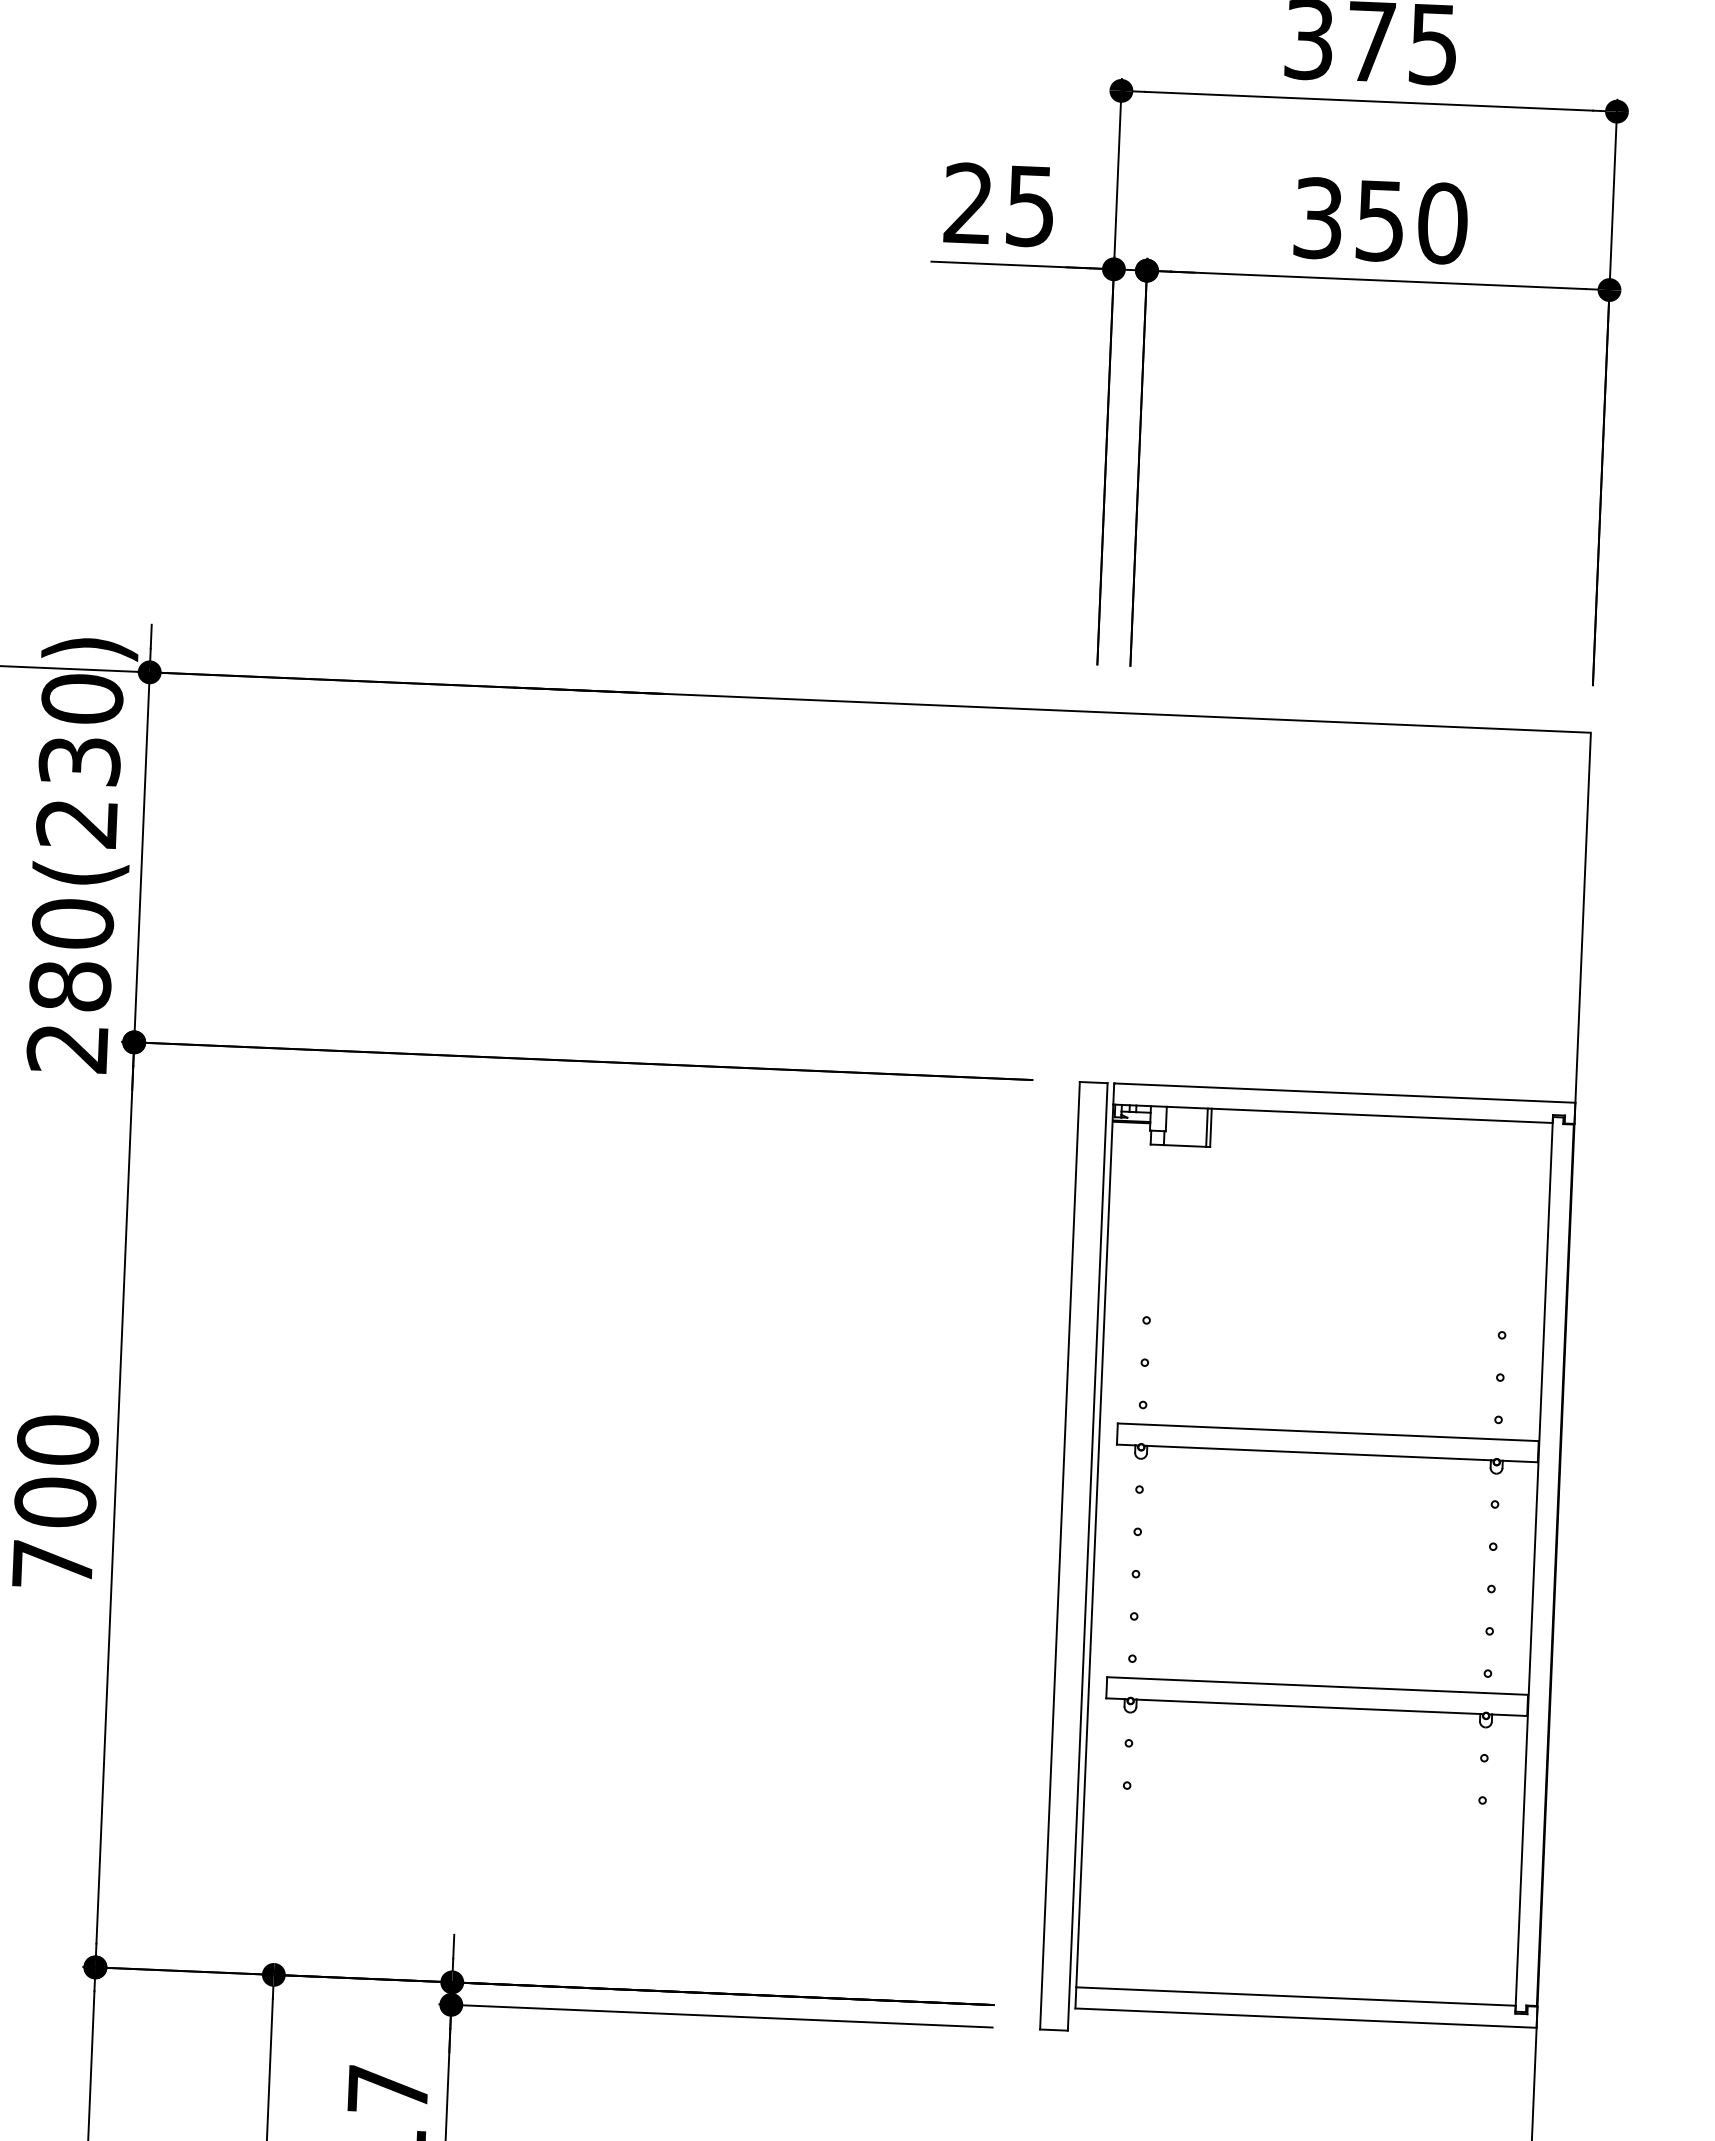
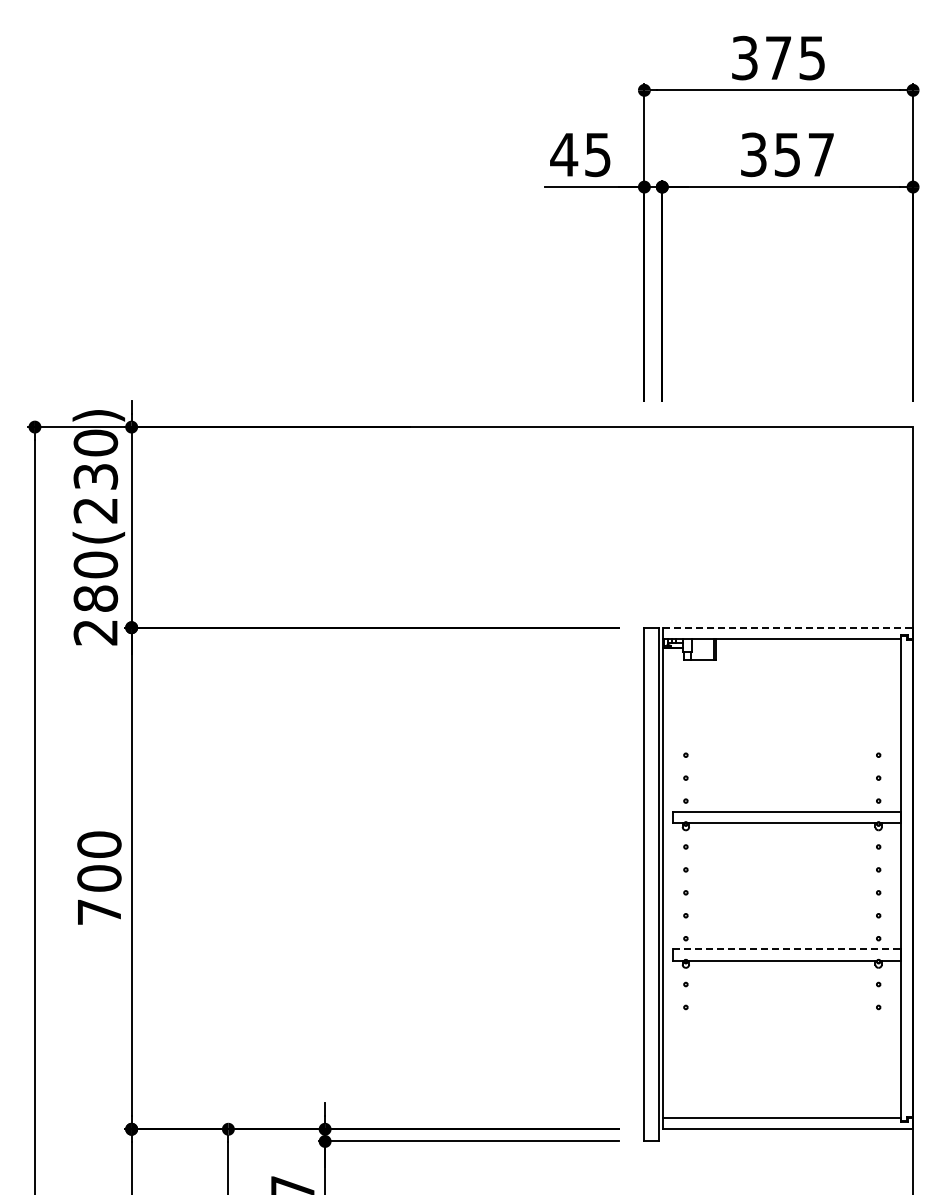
text: (969, 203) -> (564, 154), 25 -> 45
text: (1443, 222) -> (821, 154), 350 -> 357
line: (1345, 1092) -> (788, 627), solid -> dashed
line: (1318, 1686) -> (787, 949), solid -> dashed

